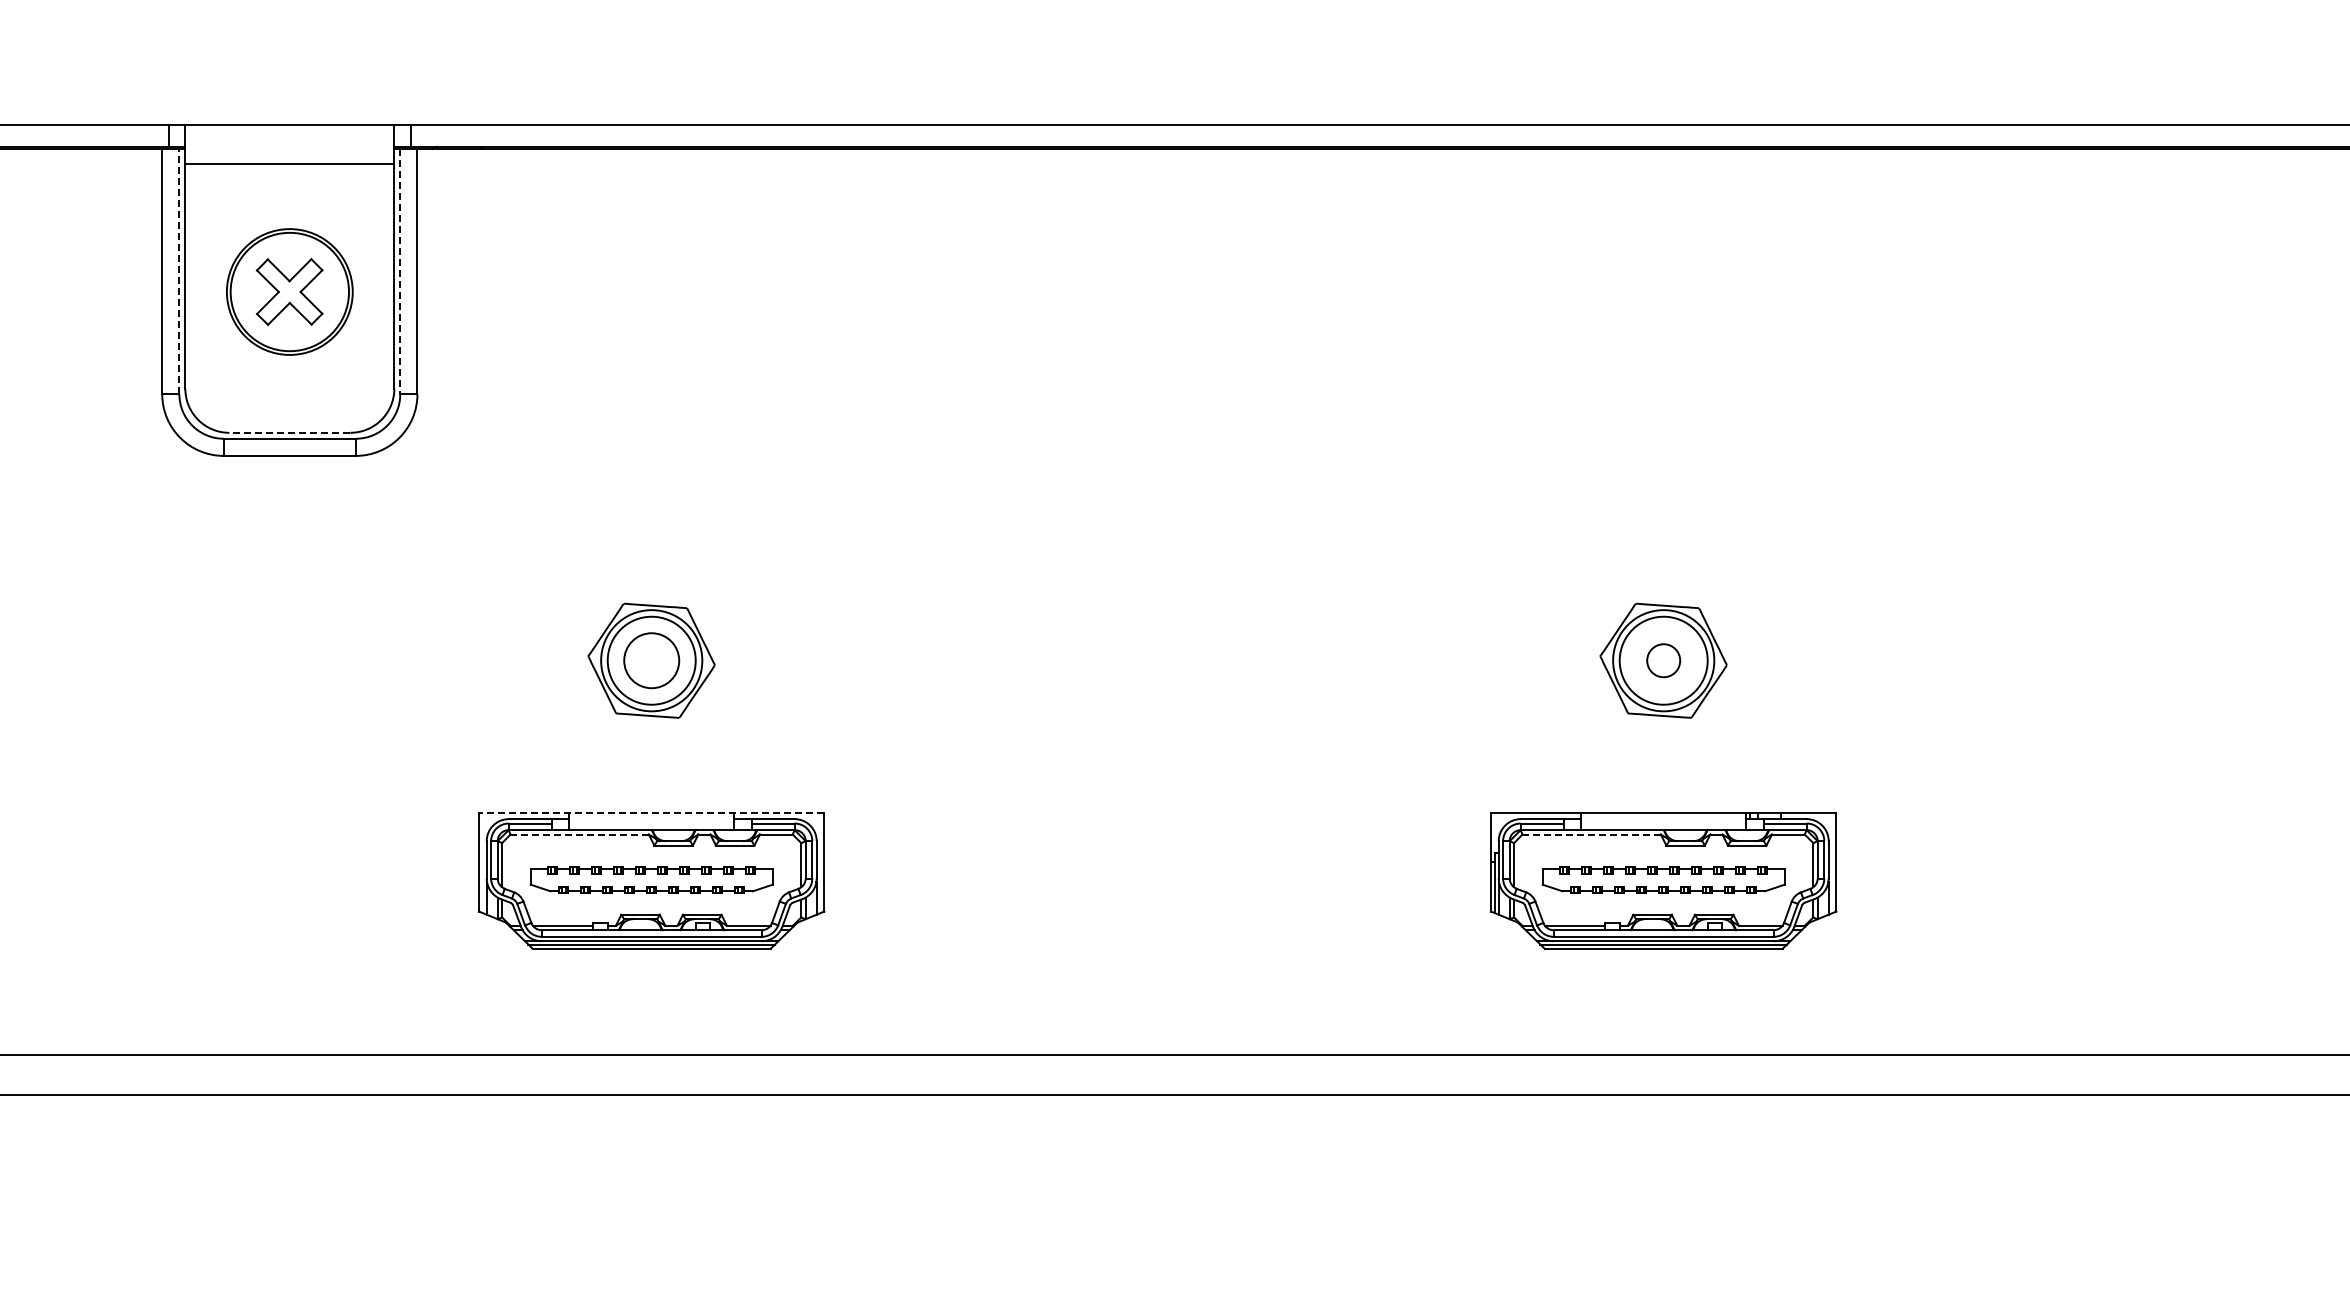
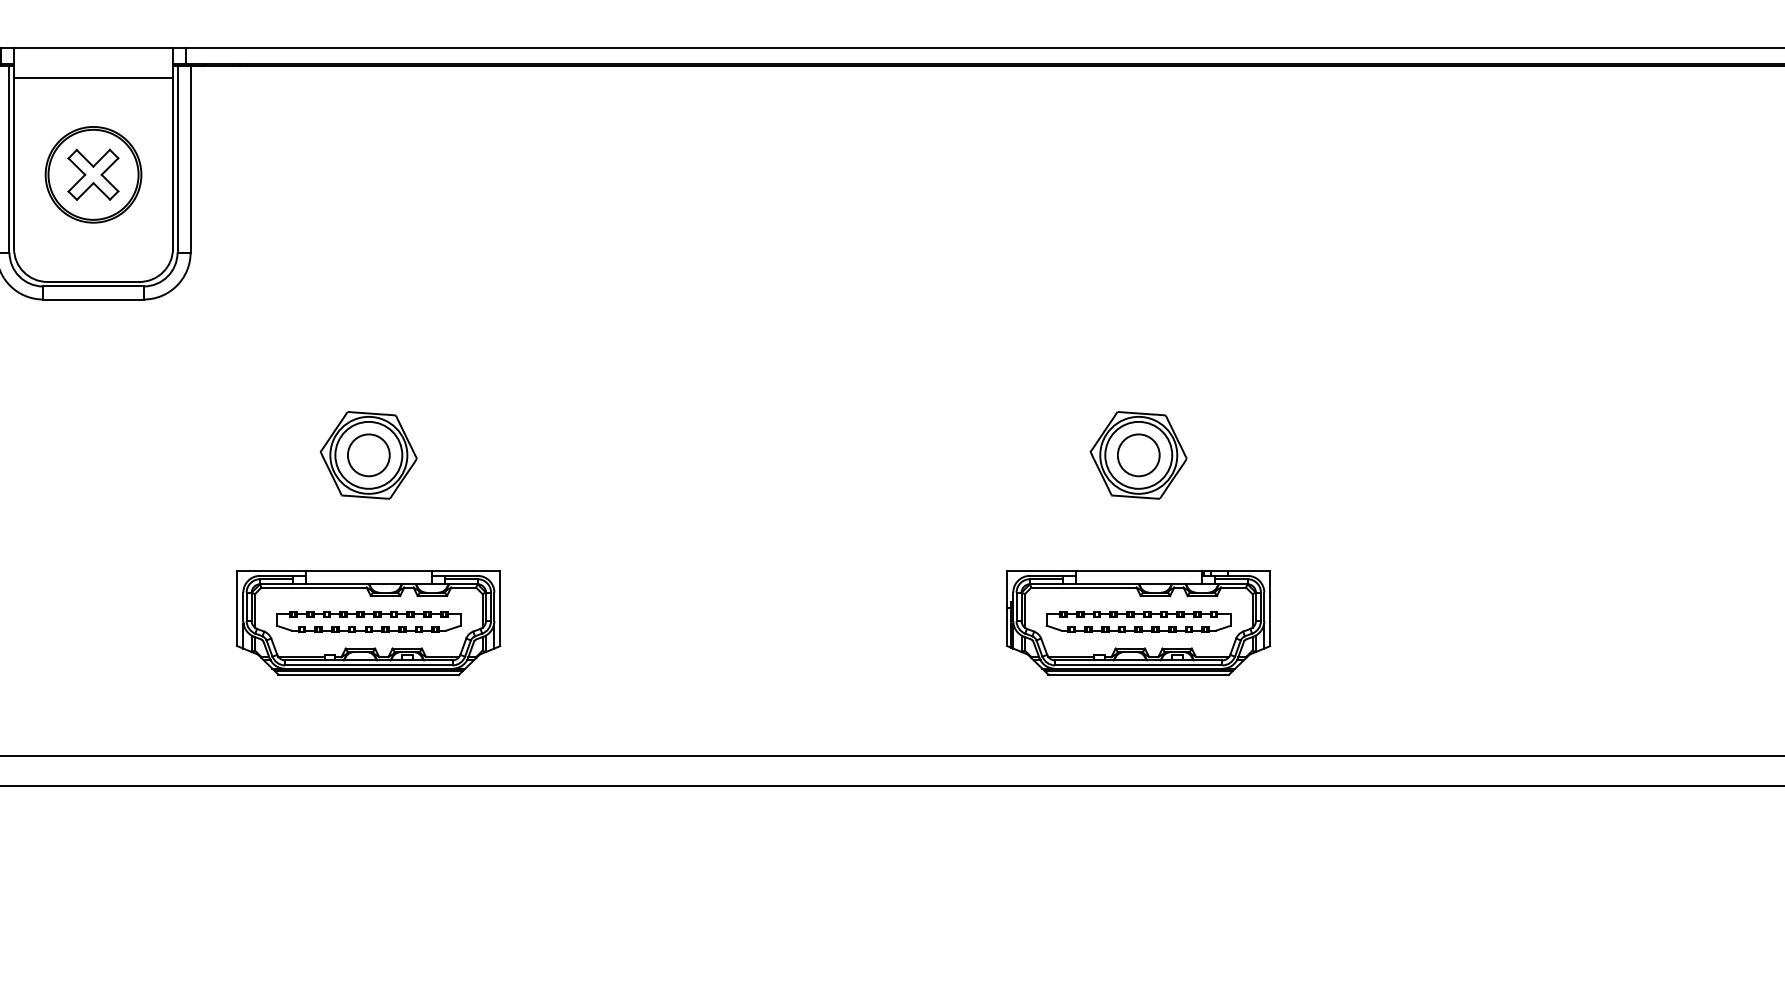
line: (179, 271) -> (9, 159), dashed -> solid
line: (400, 271) -> (177, 159), dashed -> solid
line: (289, 432) -> (93, 281), dashed -> solid
circle: (1663, 660) -> (1138, 455), size x1.67
line: (651, 812) -> (368, 570), dashed -> solid
line: (579, 834) -> (313, 587), dashed -> solid
line: (1591, 834) -> (1083, 587), dashed -> solid

